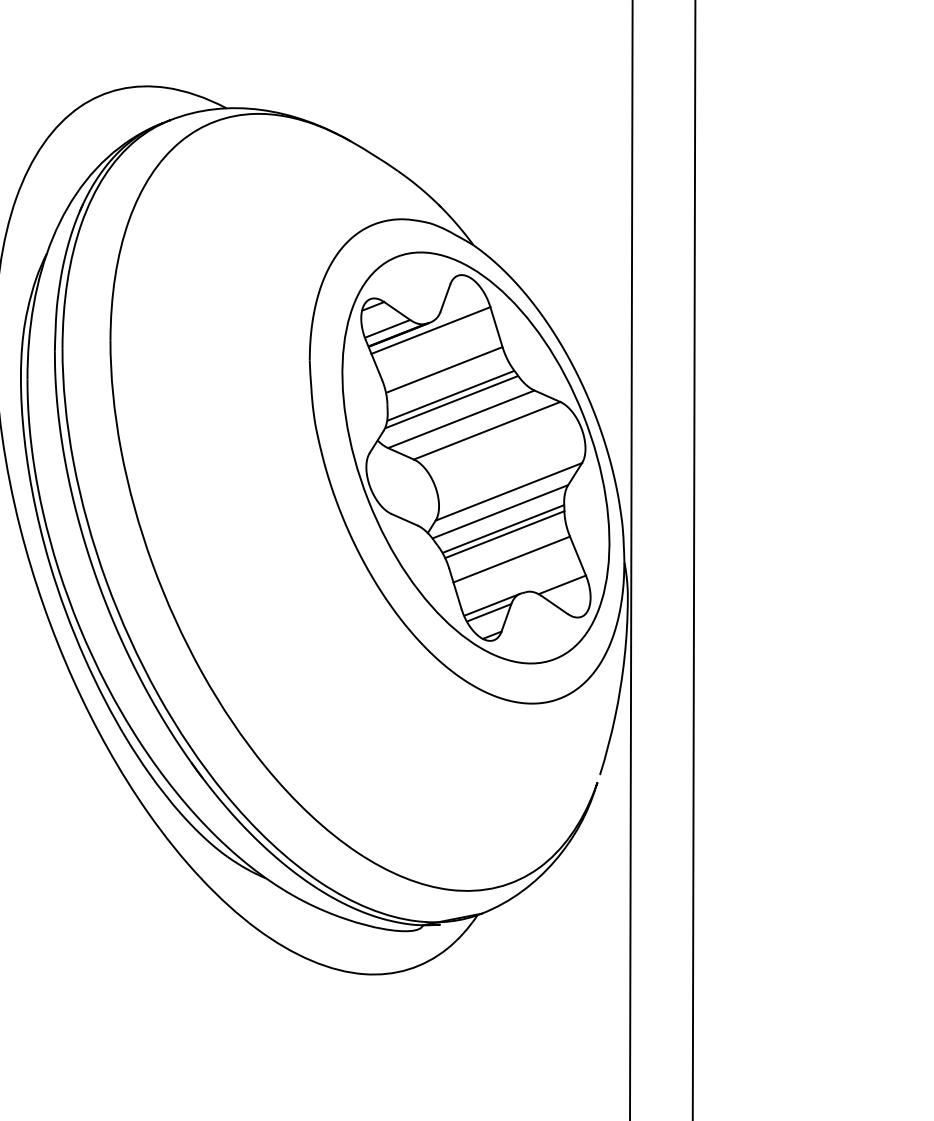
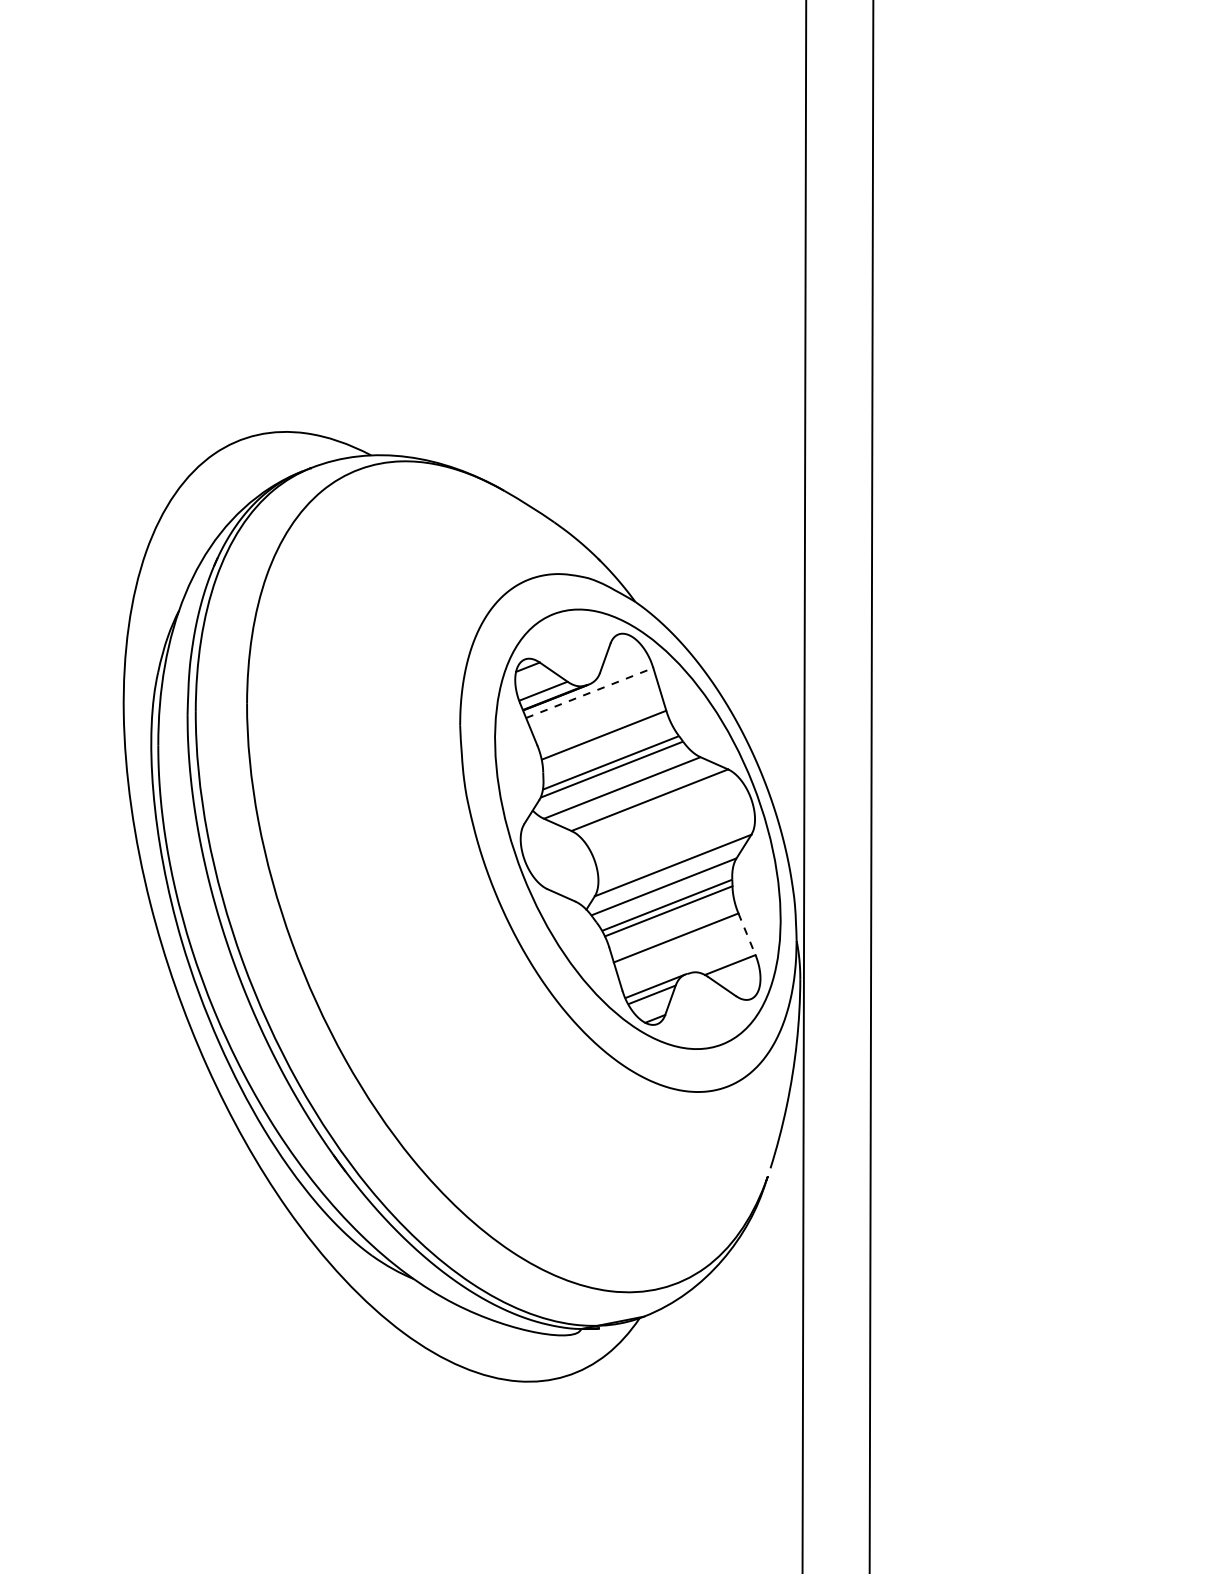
line: (431, 330) -> (590, 692), solid -> dashed
line: (578, 556) -> (747, 934), solid -> dashed

